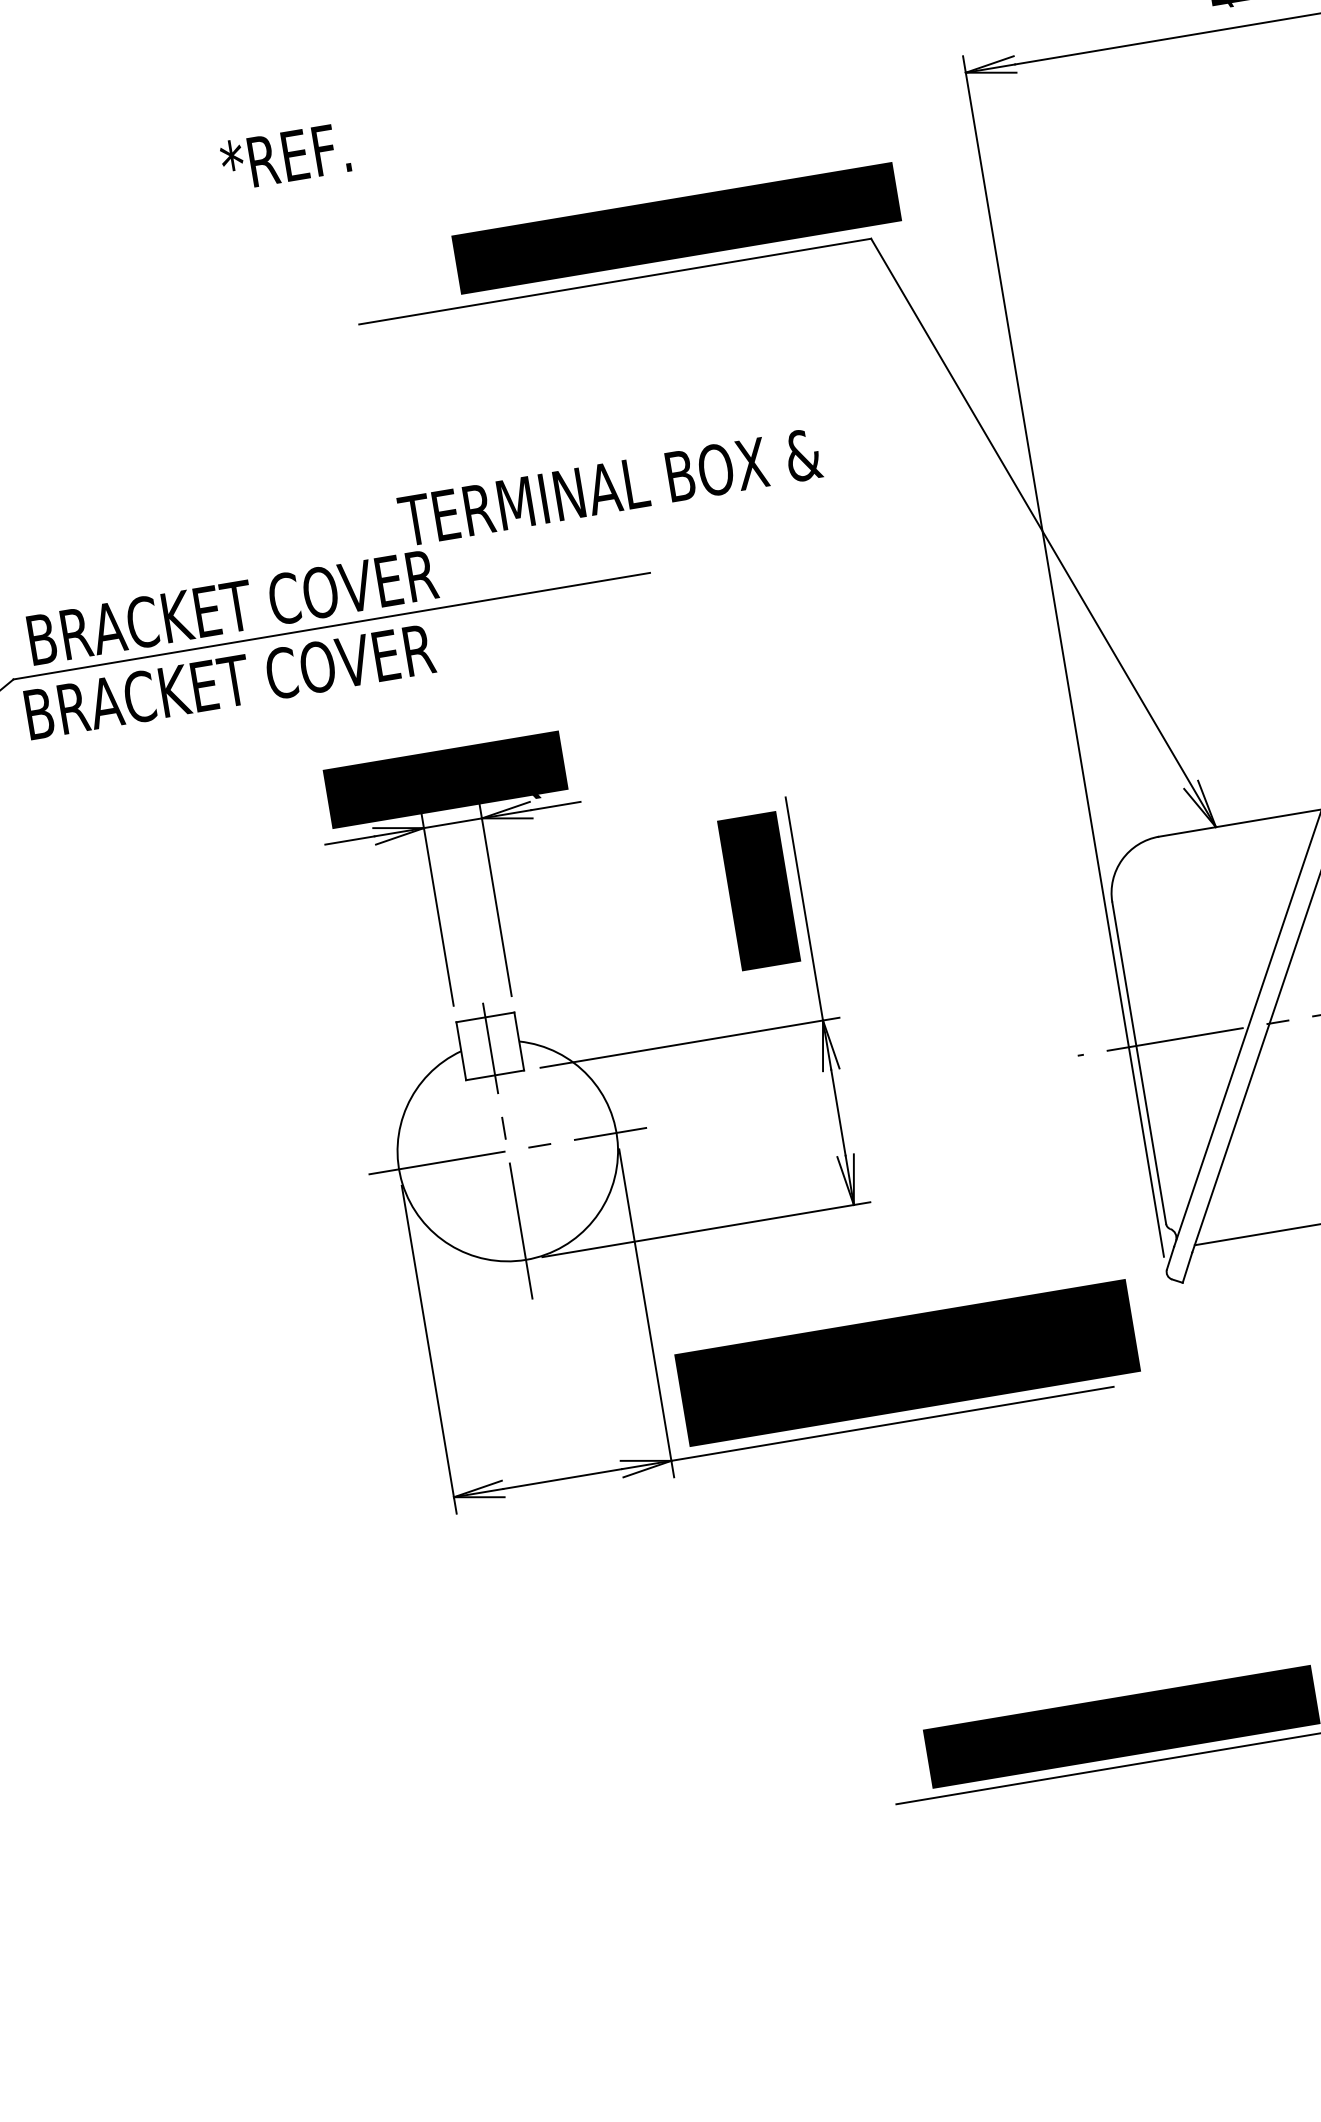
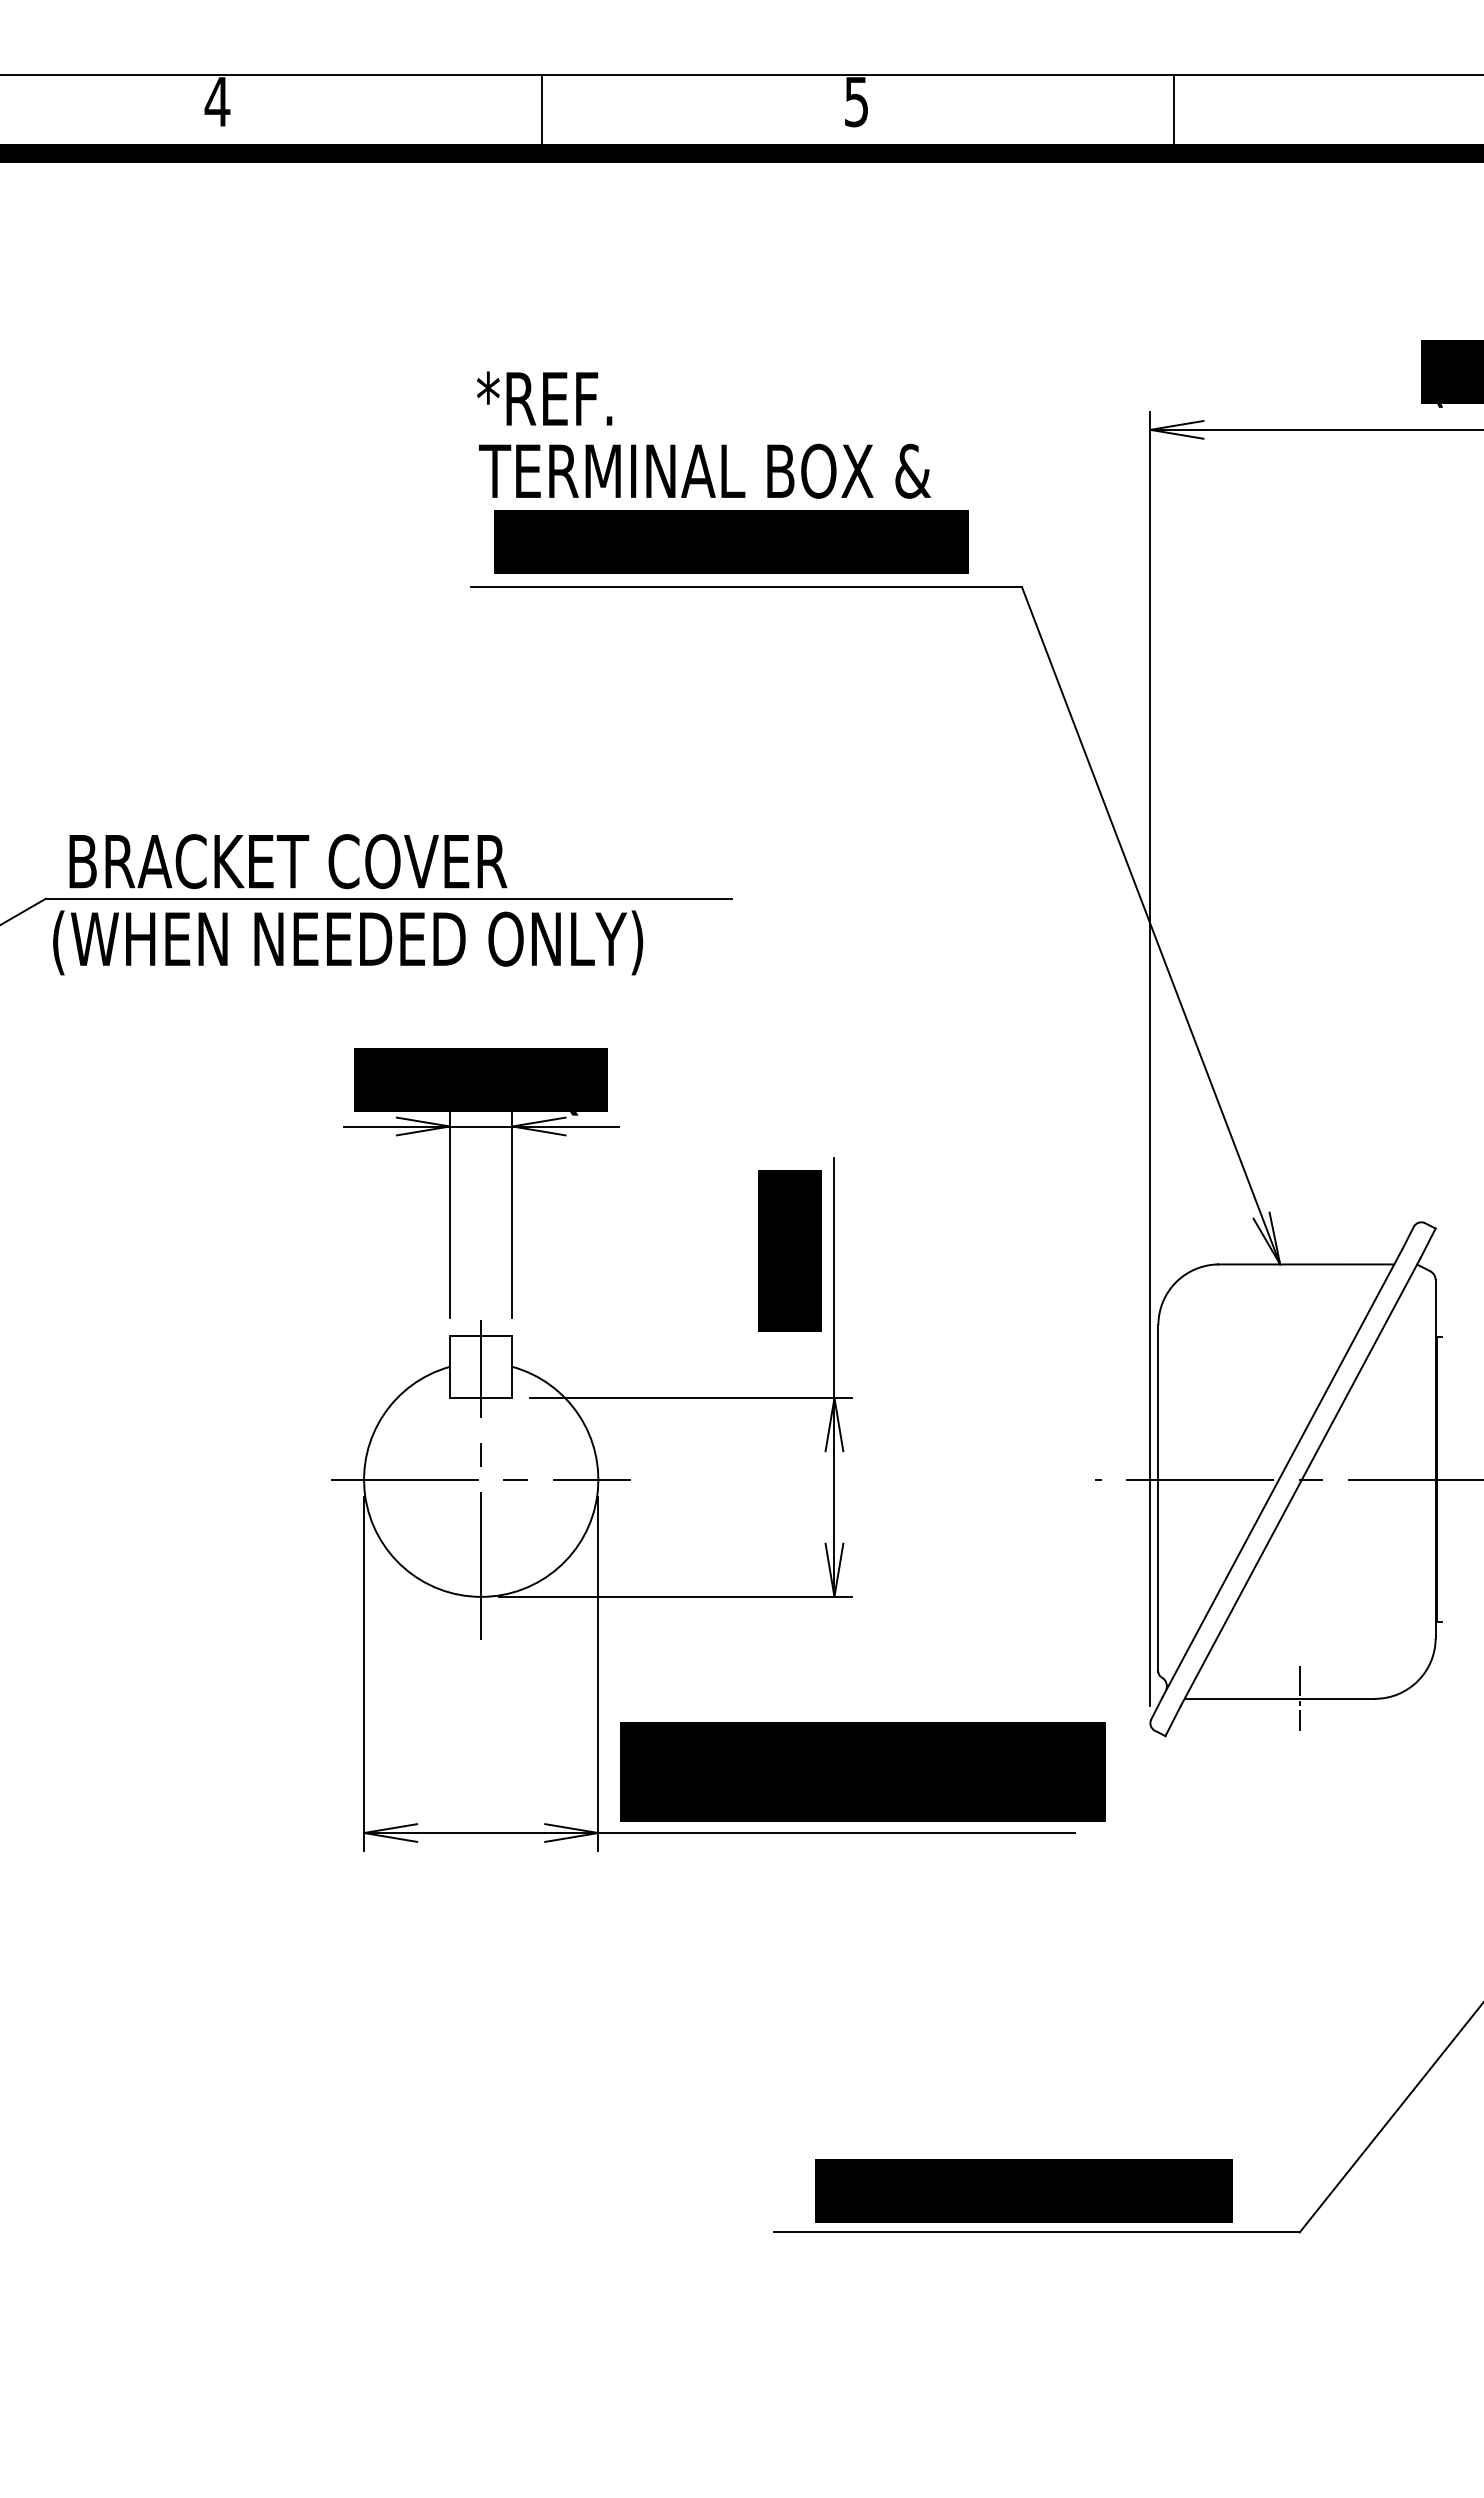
text: (285, 156) -> (544, 398), moved
text: (676, 227) -> (731, 541), moved
text: (609, 486) -> (704, 470), moved
text: (301, 673) -> (348, 942), BRACKET COVER -> (WHEN NEEDED ONLY)
line: (1302, 1226) -> (1300, 1698), added

